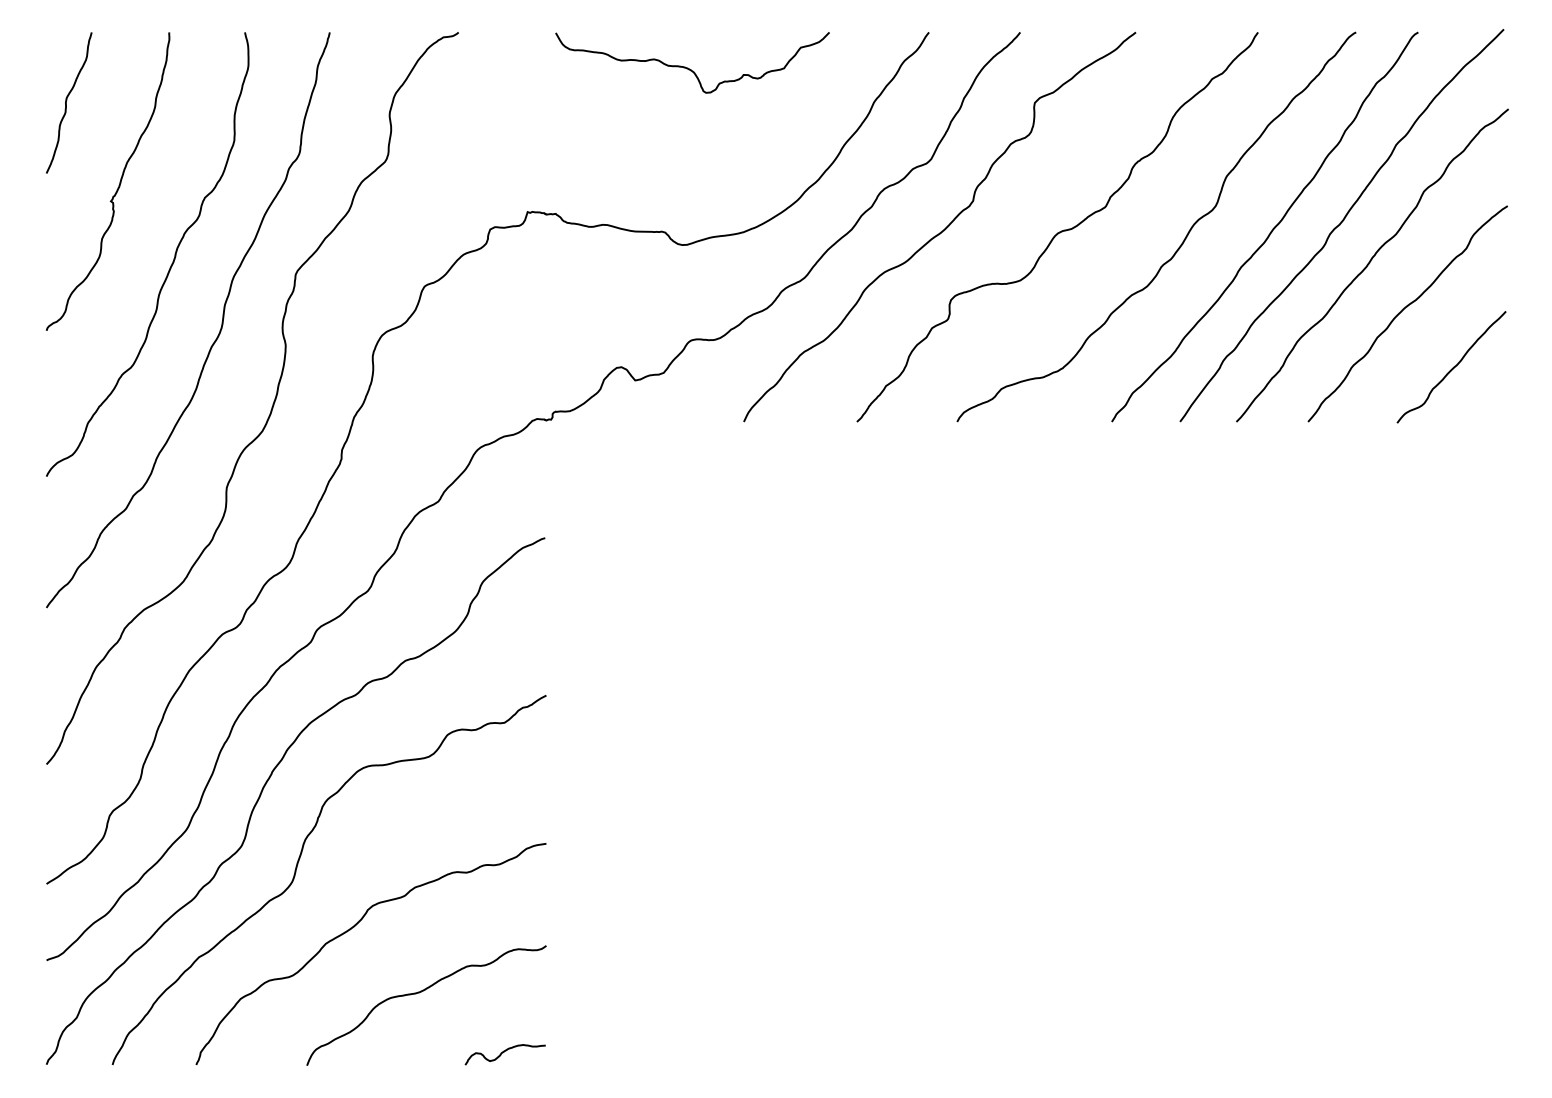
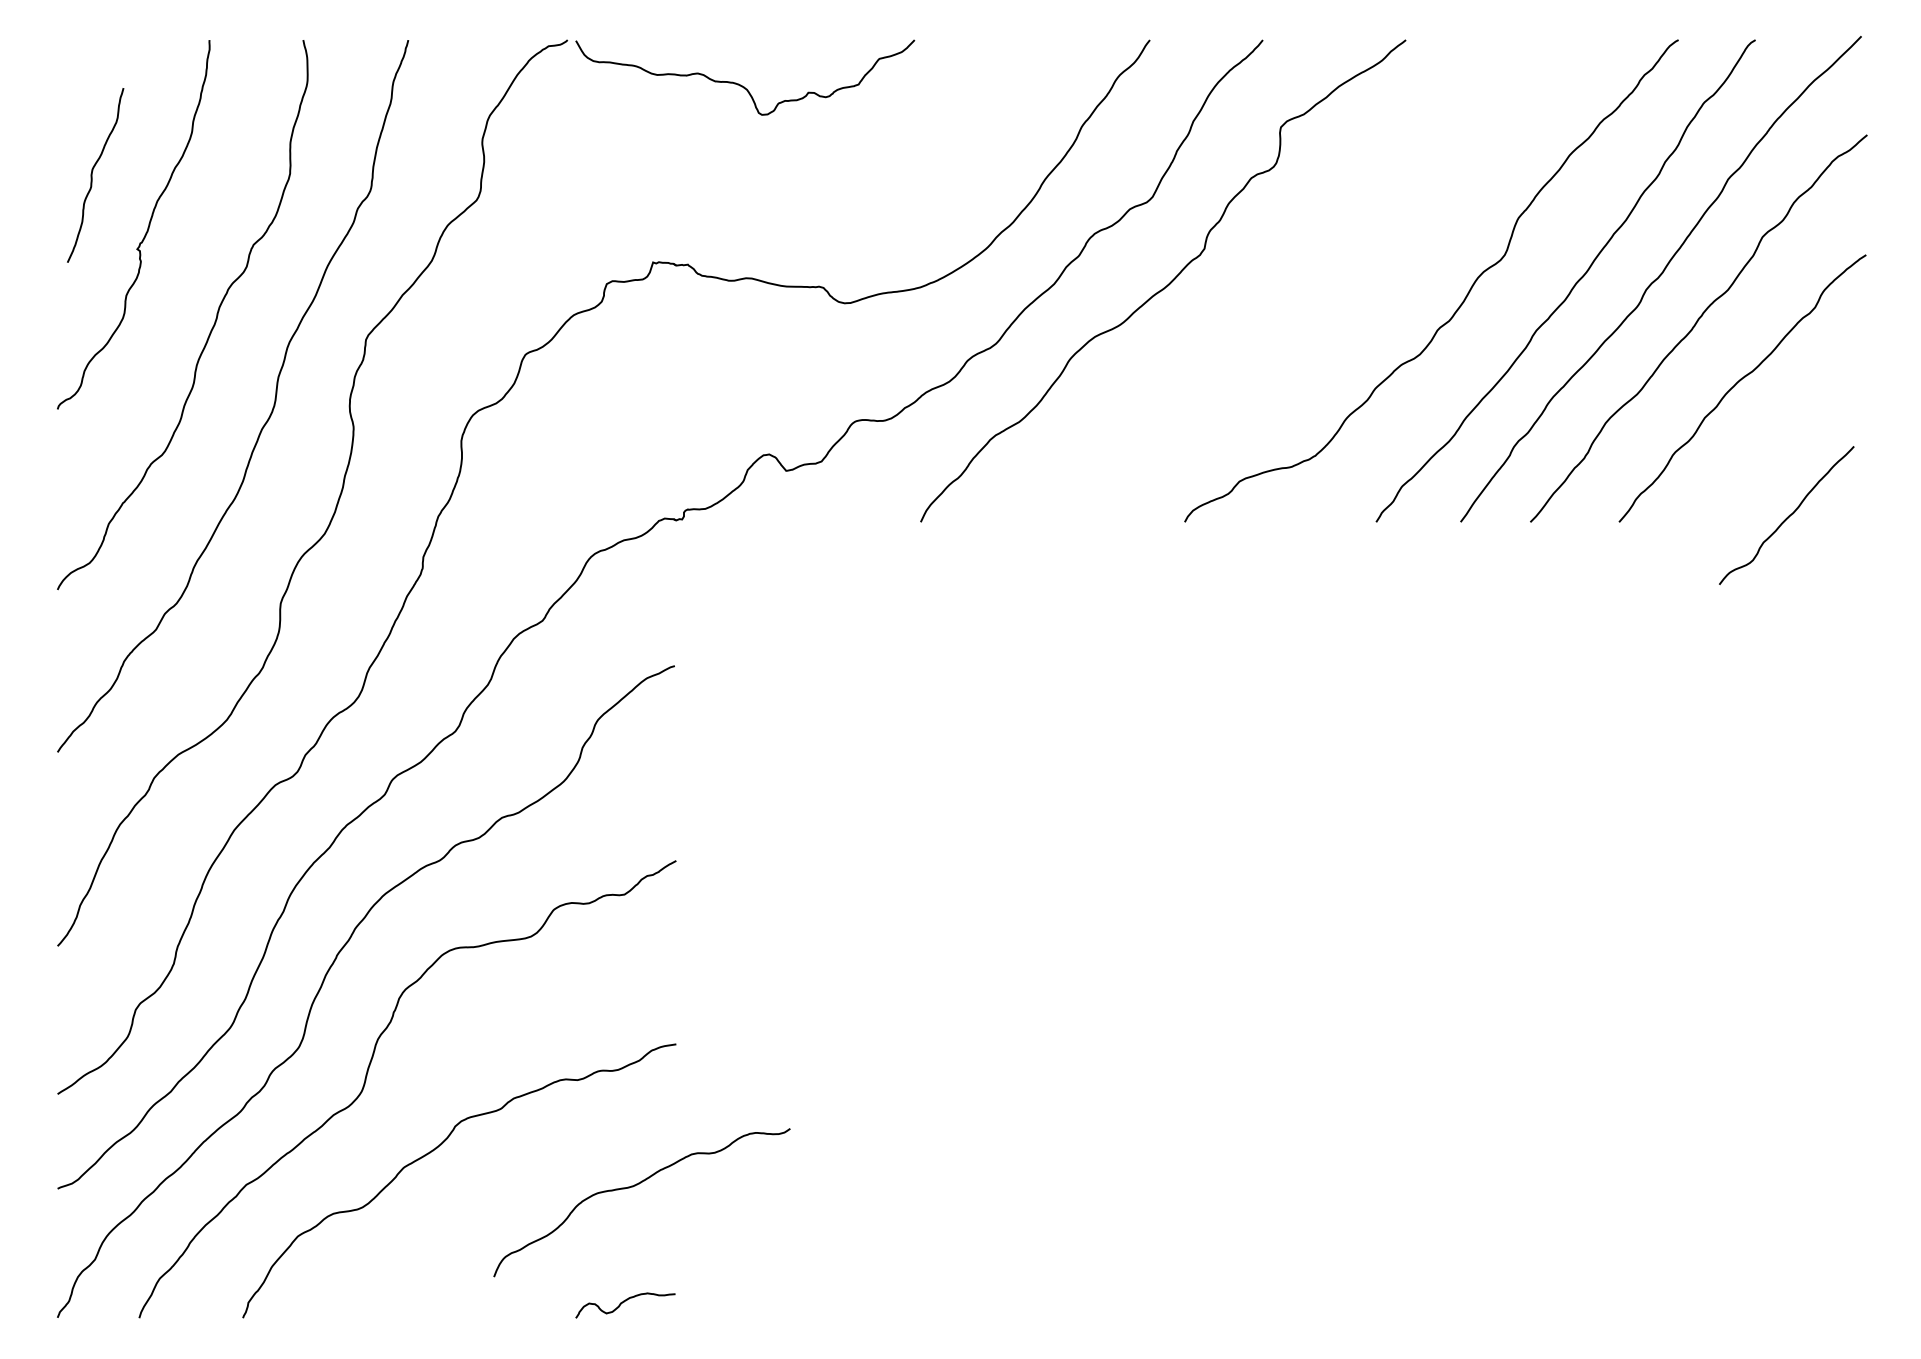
curve: (690, 69) -> (742, 85), moved
curve: (66, 103) -> (92, 175), moved
curve: (1059, 231) -> (1311, 286), removed
curve: (1452, 368) -> (1787, 516), moved
curve: (419, 993) -> (633, 1187), moved

